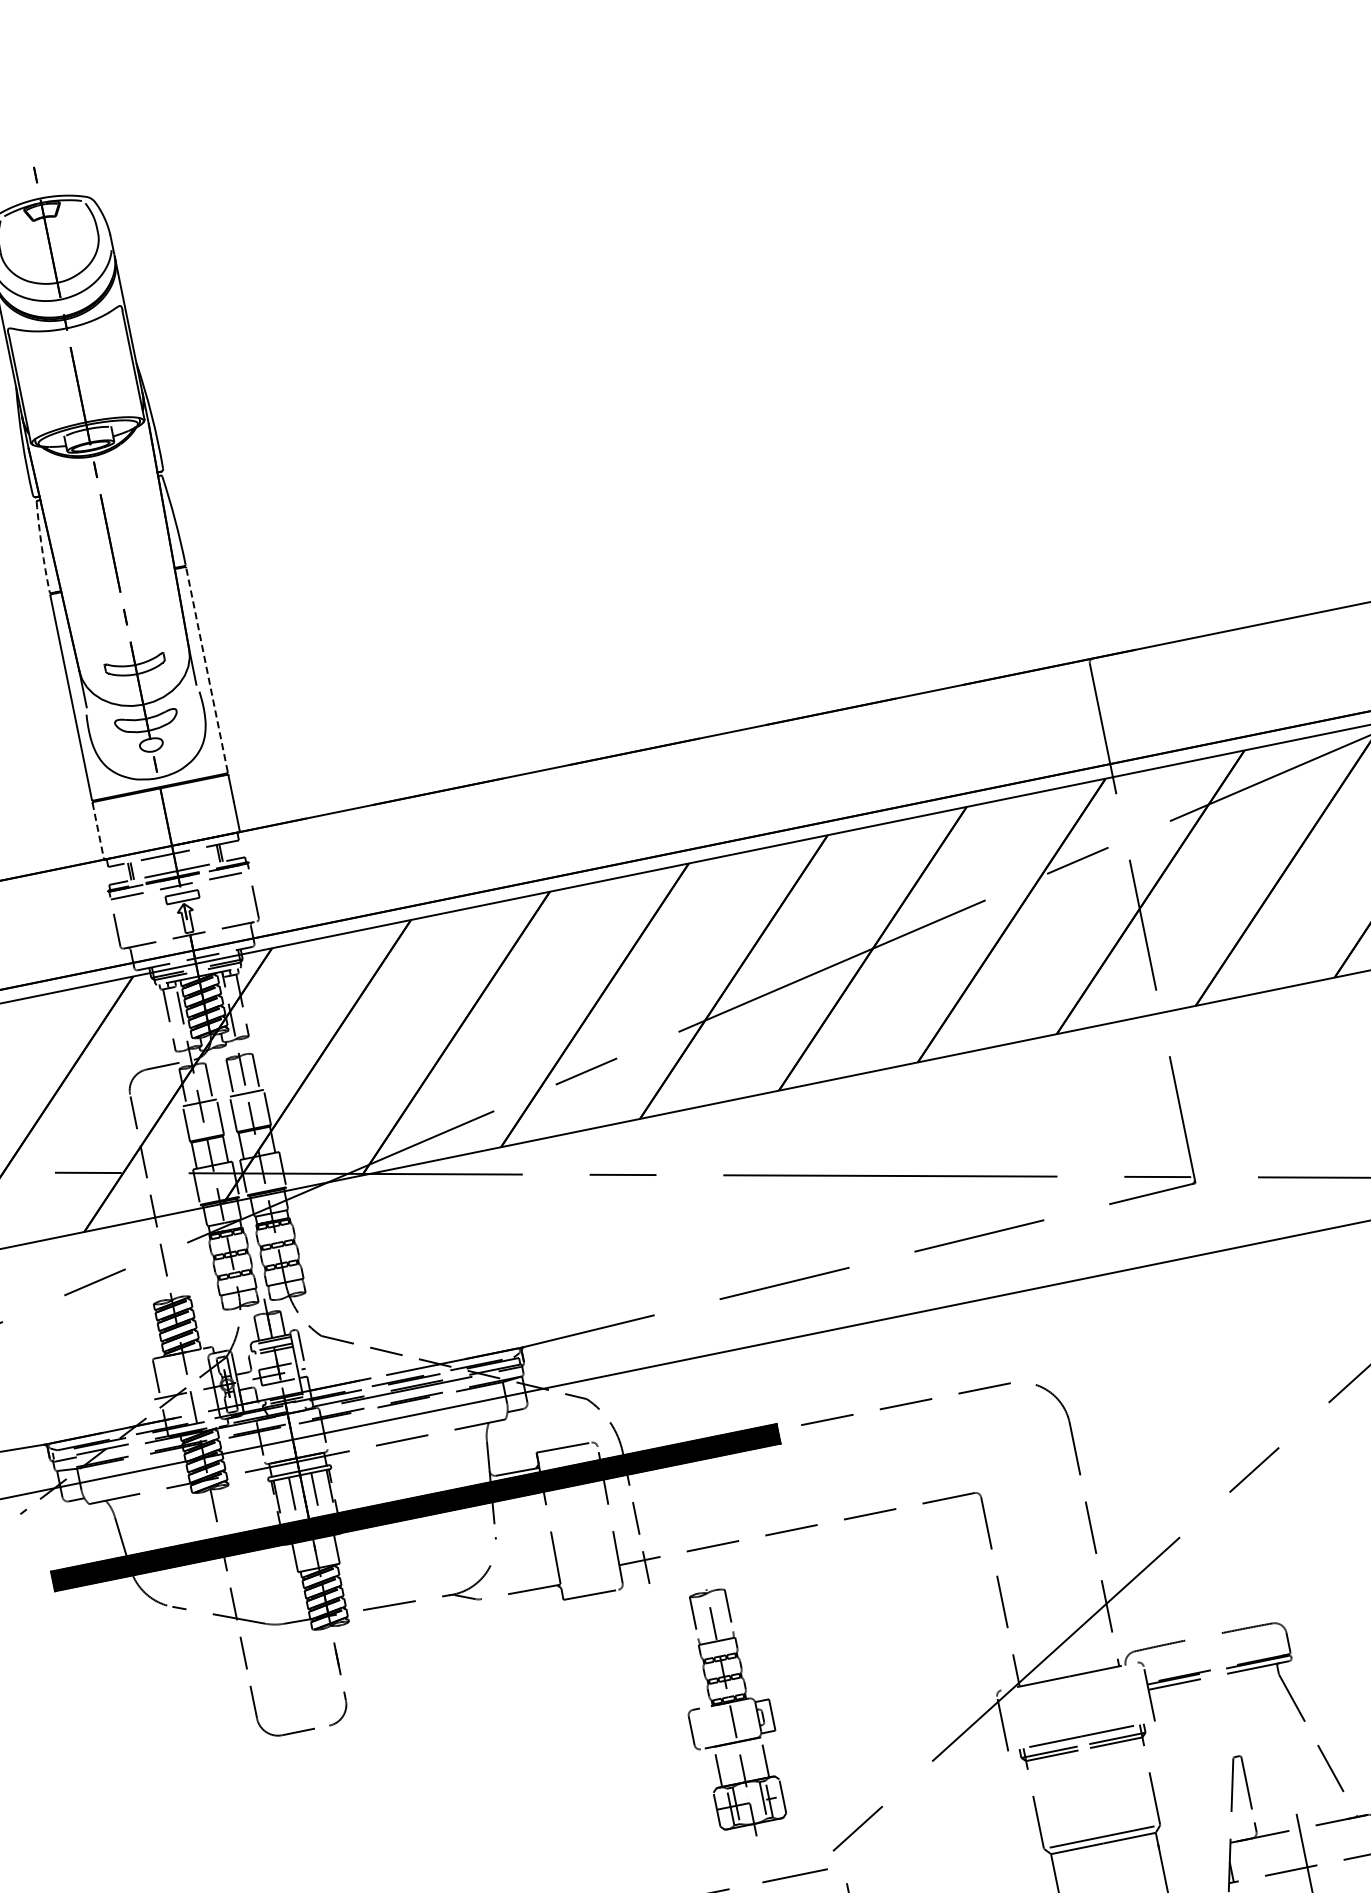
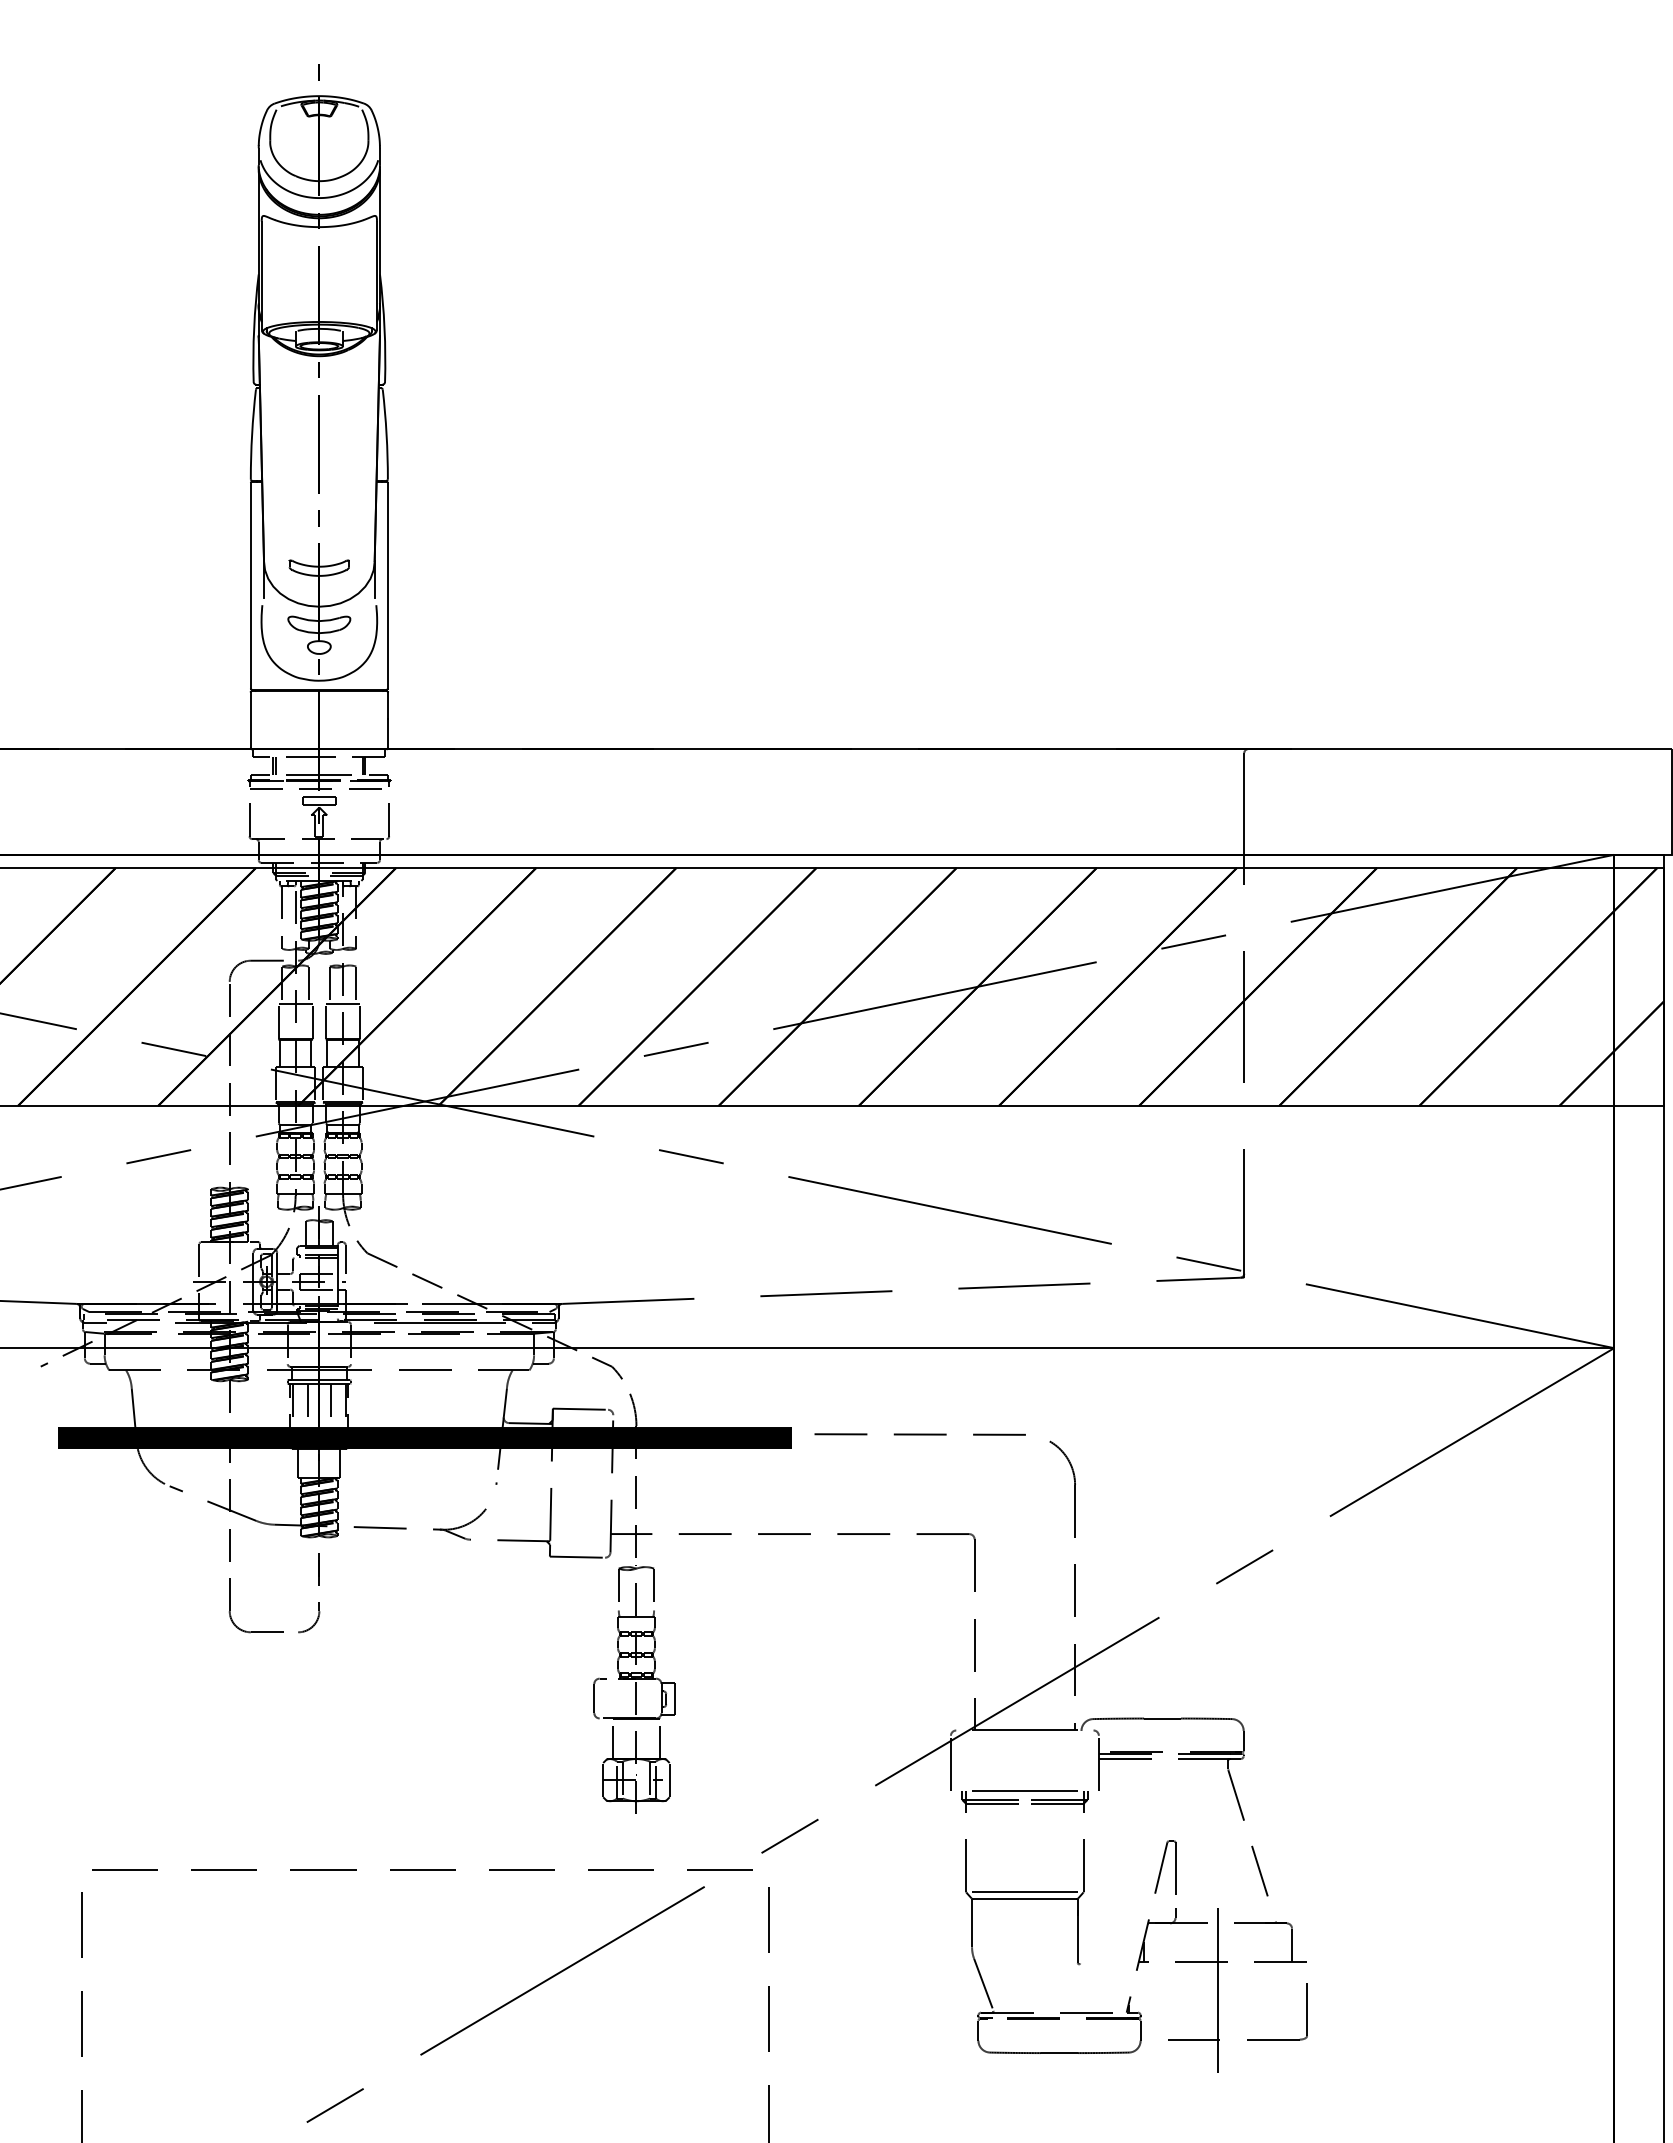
arc: (42, 547) -> (252, 434), dashed -> solid
line: (206, 669) -> (387, 585), dashed -> solid
line: (98, 831) -> (250, 720), dashed -> solid
line: (1203, 1636) -> (1162, 1718), added
part: (729, 1713) -> (634, 1689), moved

